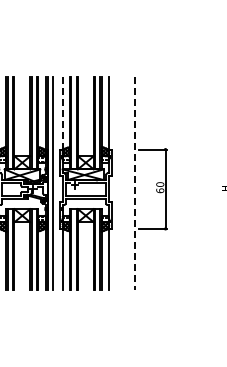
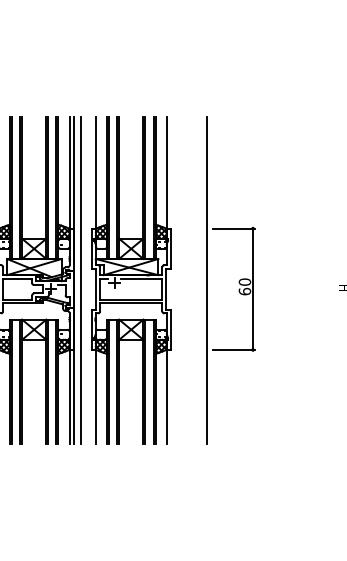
line: (62, 113) -> (95, 173), dashed -> solid
line: (135, 183) -> (207, 280), dashed -> solid

